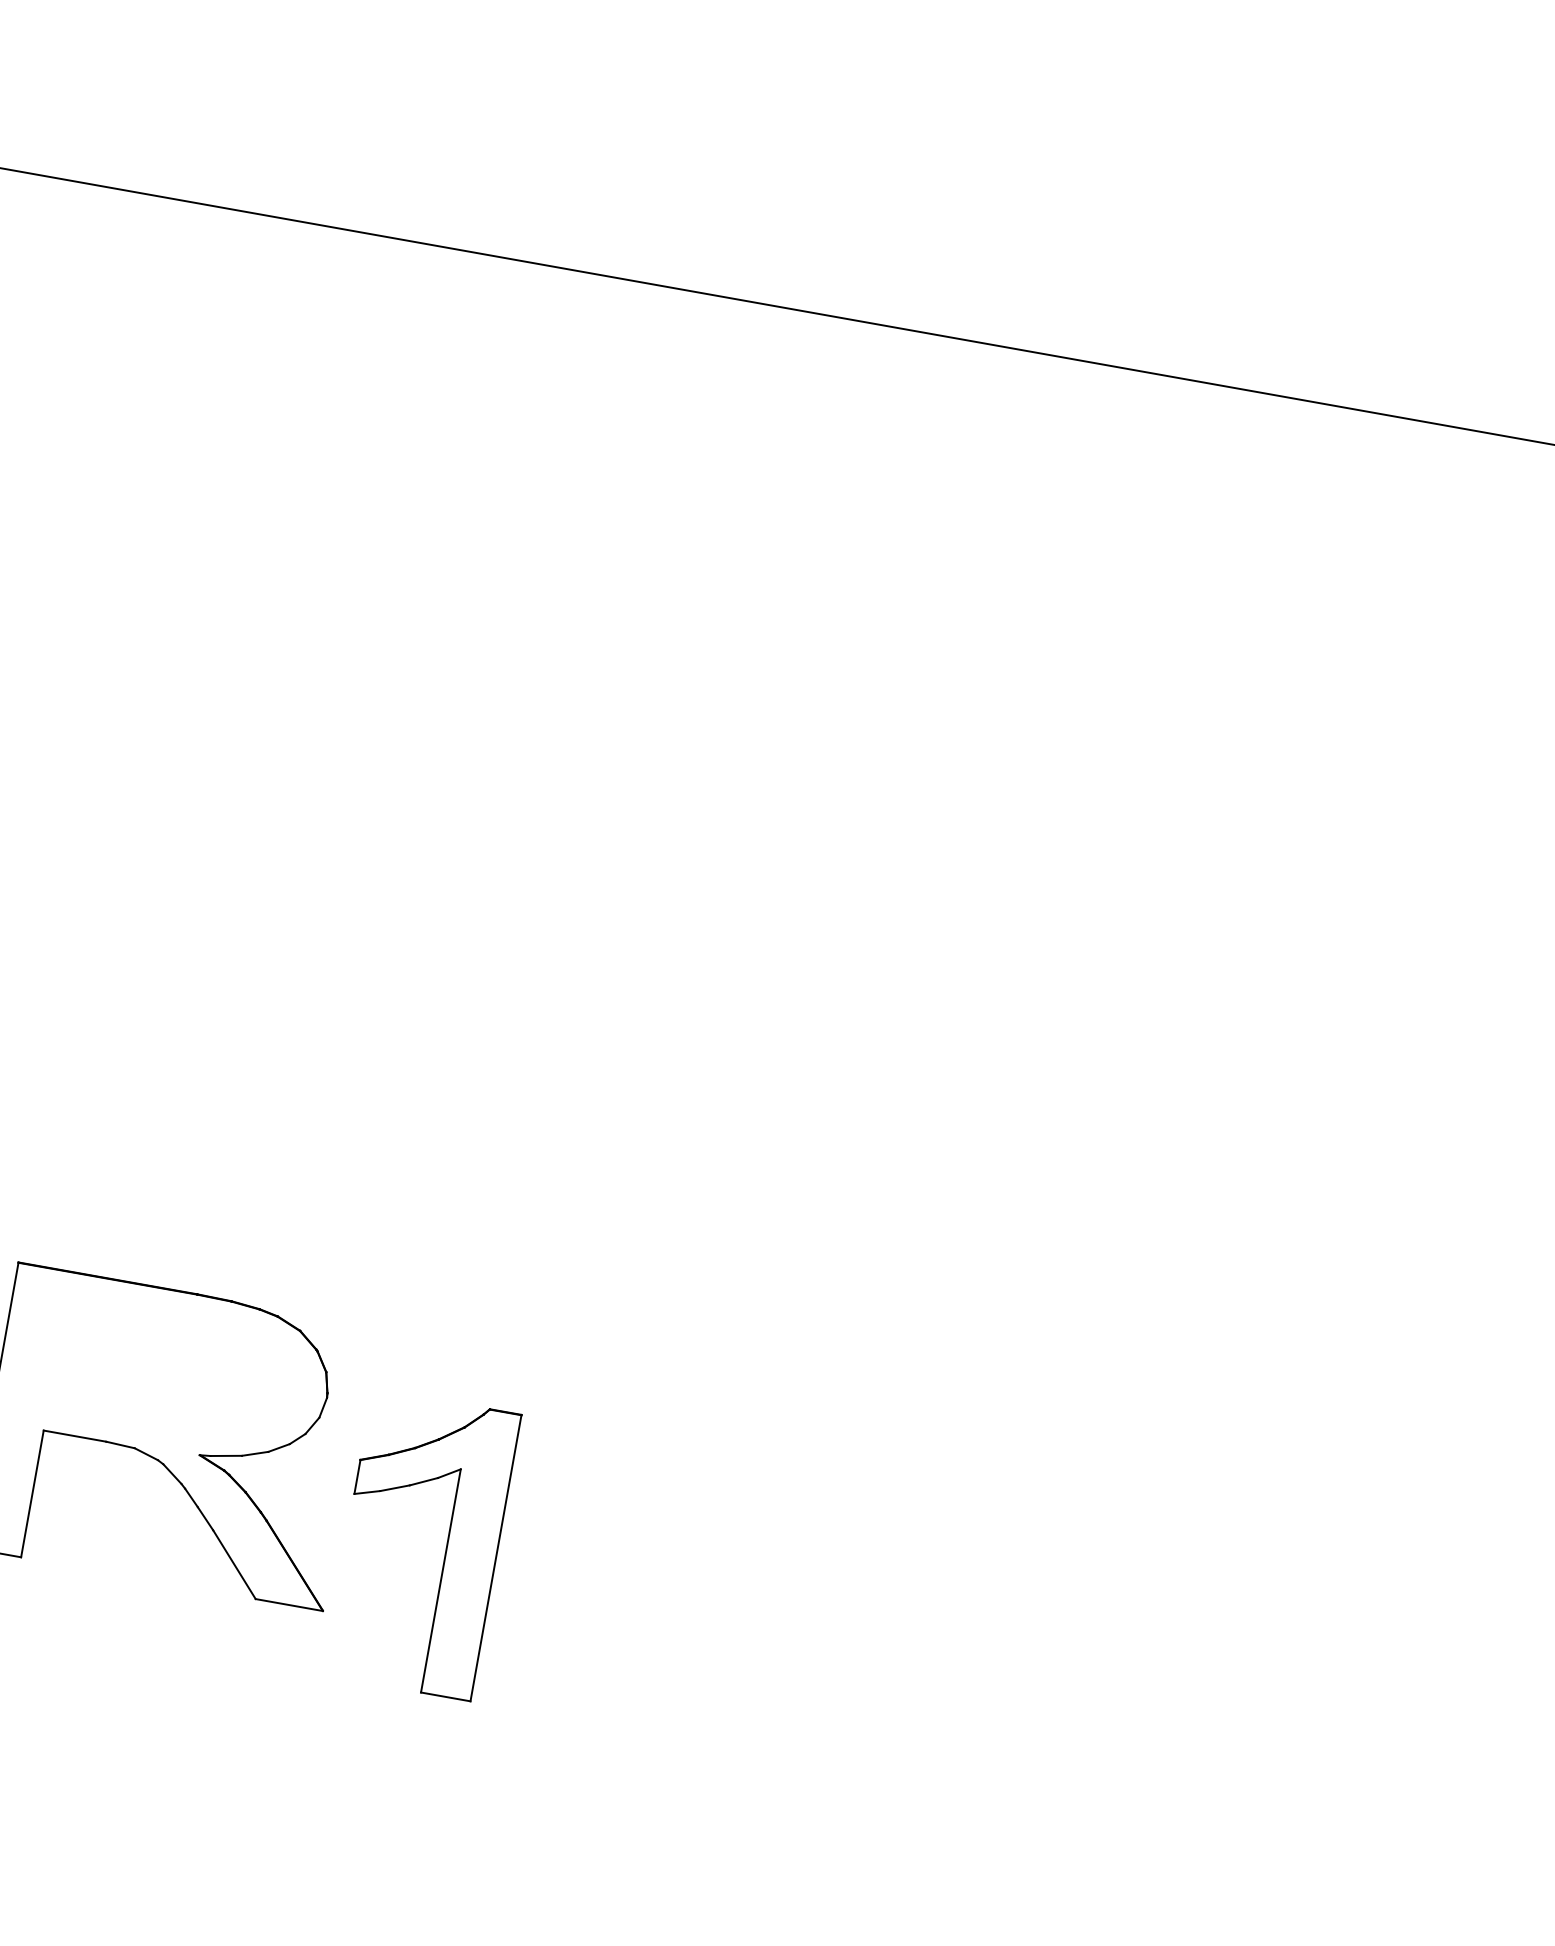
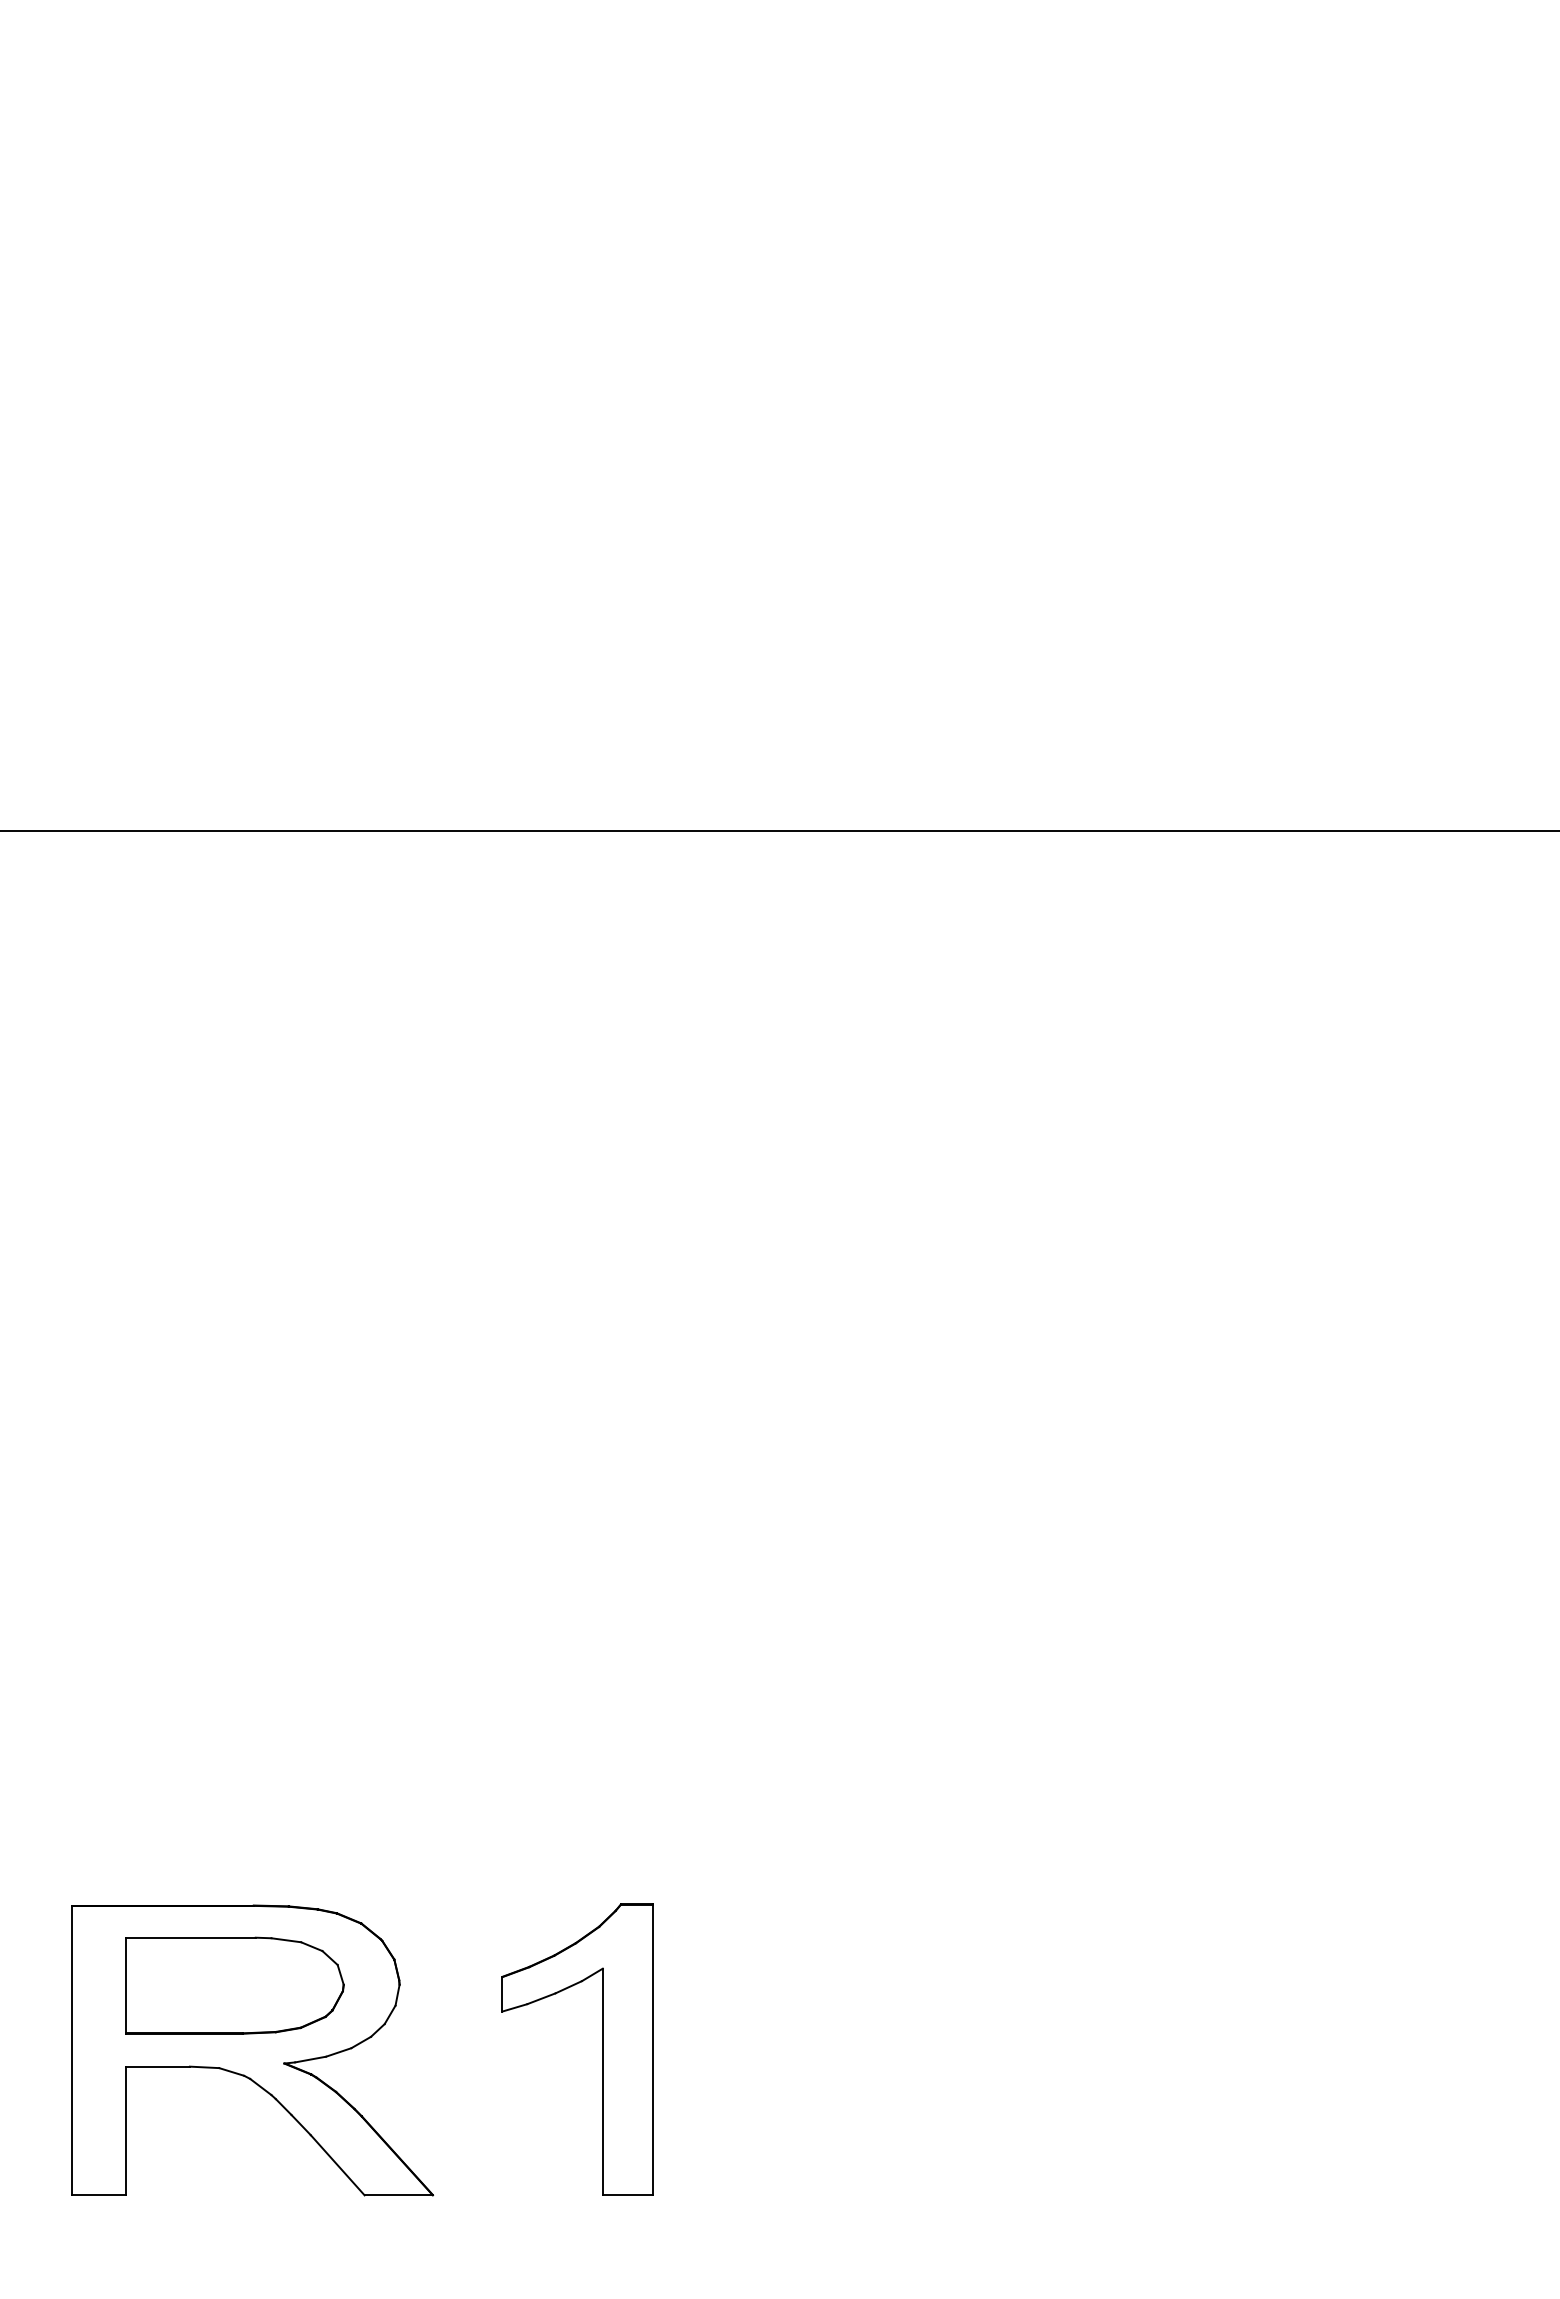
part: (164, 1369) -> (234, 1985), added
part: (446, 1548) -> (602, 2049), moved

